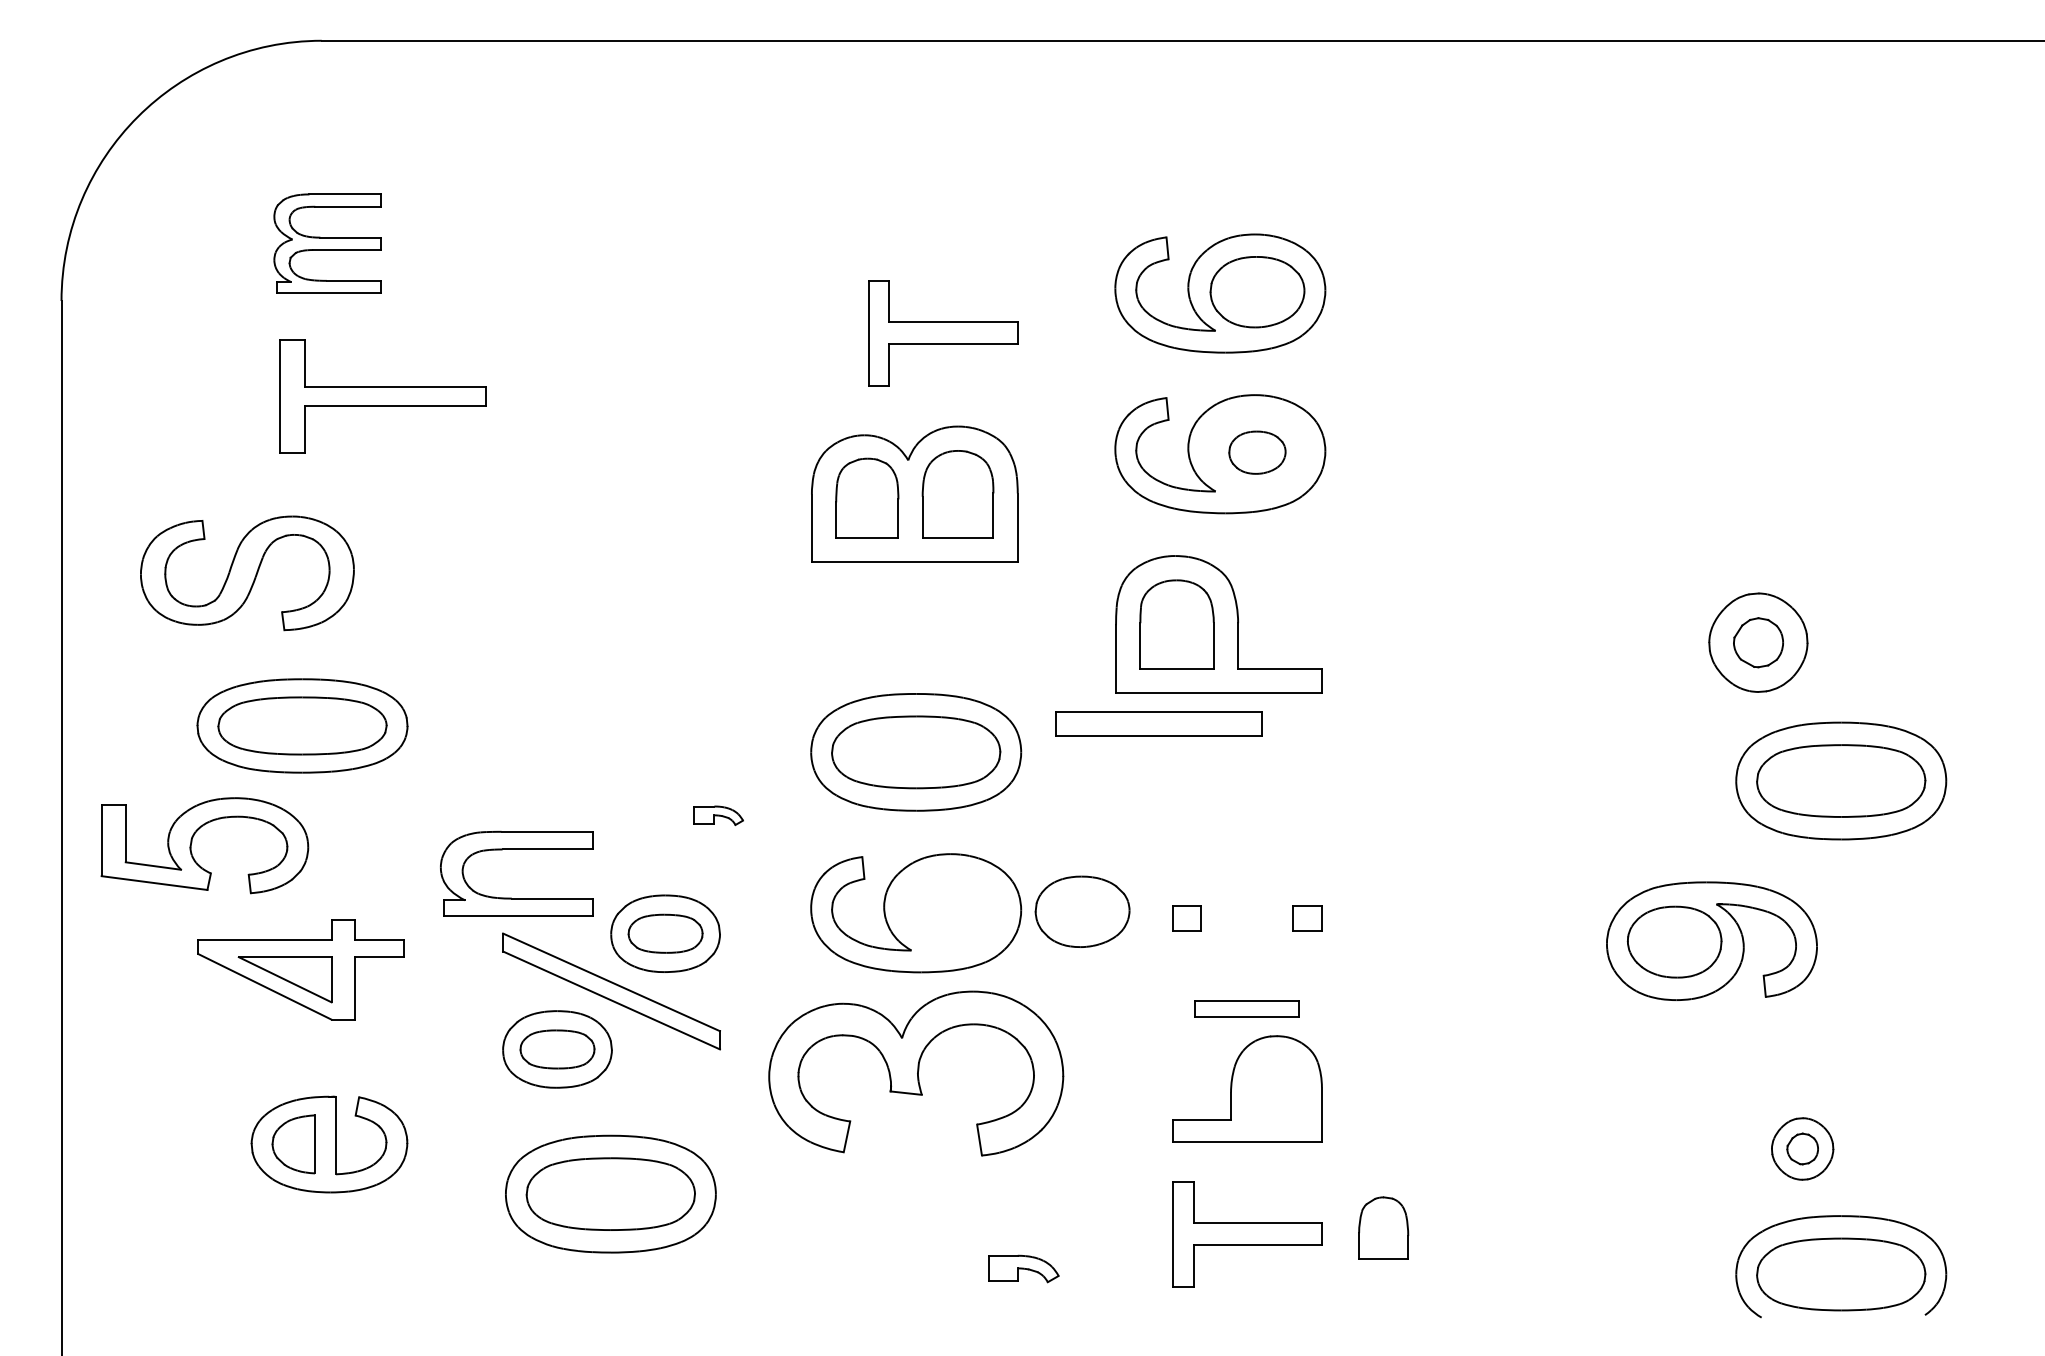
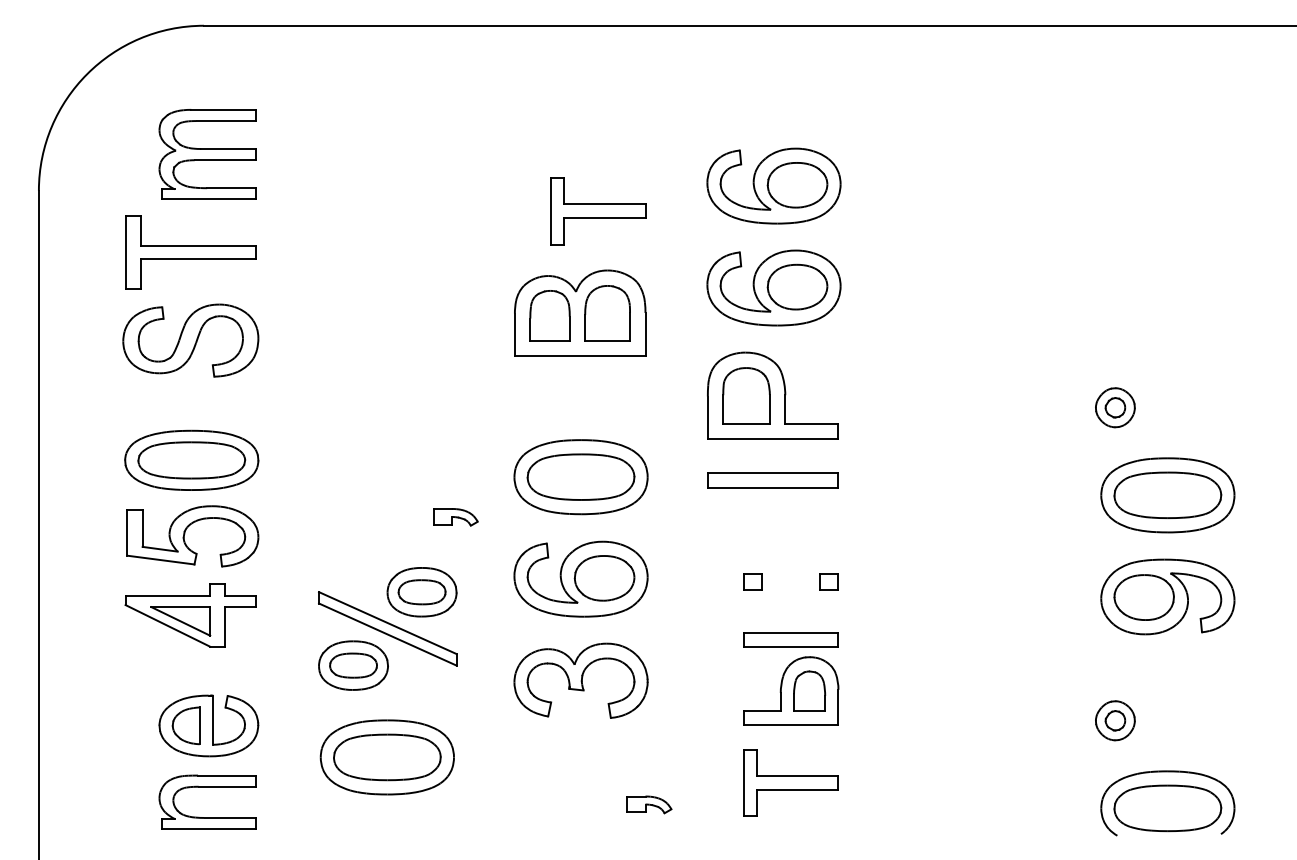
part: (327, 243) -> (207, 154), size x1.43
part: (382, 396) -> (190, 252), moved
part: (1257, 451) -> (797, 286), size x1.67
part: (246, 573) -> (190, 340), moved
part: (1758, 642) -> (1115, 407), size x0.62
part: (1158, 724) -> (772, 480), moved
part: (718, 815) -> (455, 517), size x1.43
part: (193, 842) -> (185, 534), moved
part: (516, 850) -> (207, 787), moved
part: (1082, 912) -> (604, 578), moved
part: (1711, 940) -> (1167, 596), moved
part: (1246, 1008) -> (790, 639), size x1.43
part: (915, 1072) -> (580, 680), size x0.71
part: (1802, 1148) -> (1115, 720), moved
part: (1383, 1227) -> (809, 690), moved

